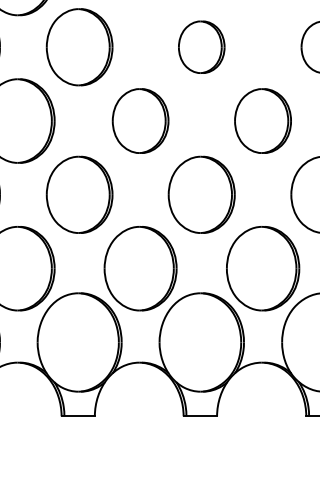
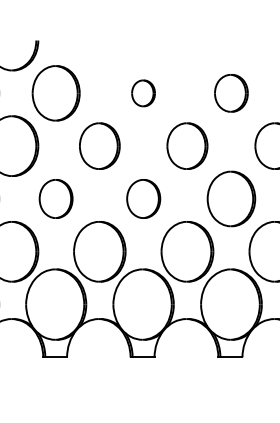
part: (201, 47) -> (143, 93), size x0.7
part: (78, 194) -> (55, 198), size x0.7
part: (201, 194) -> (143, 198), size x0.7

